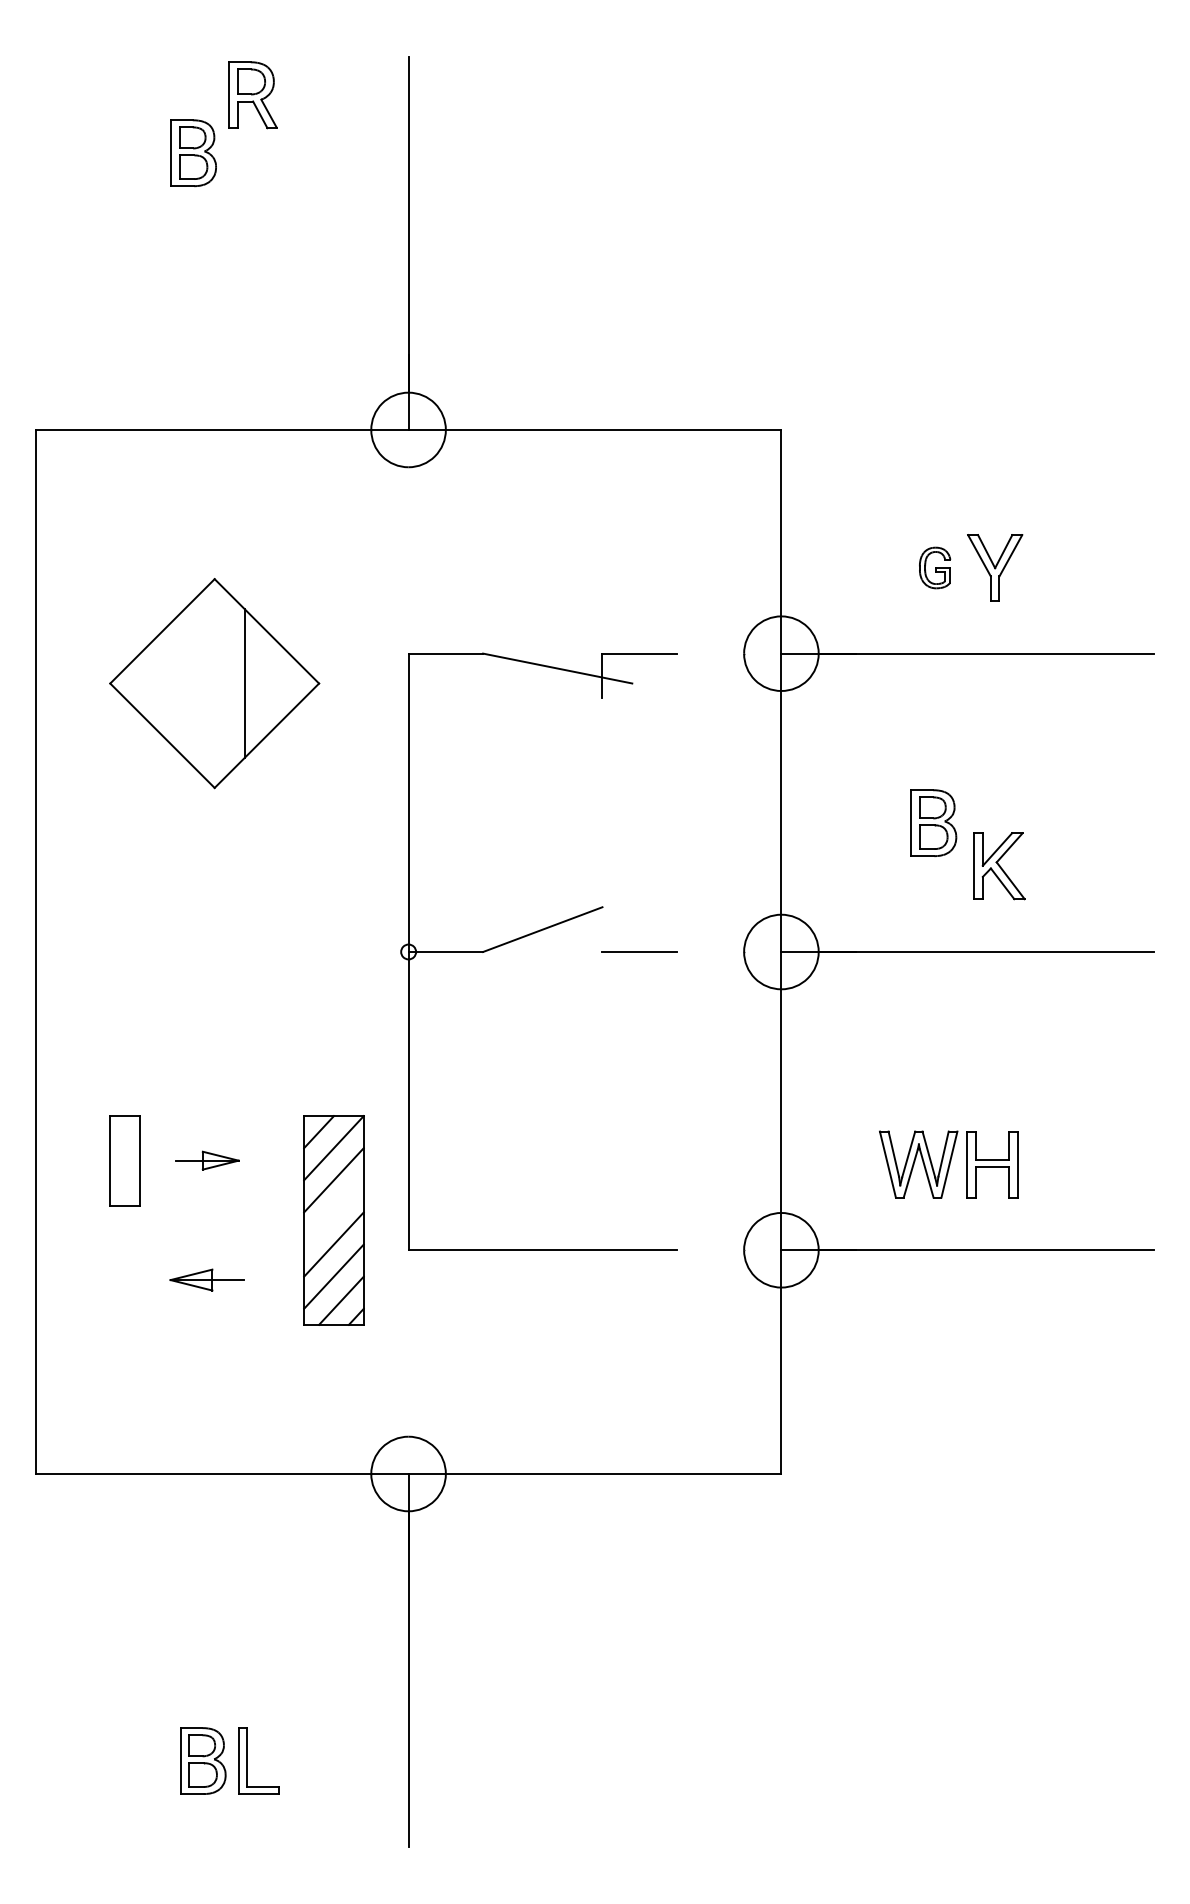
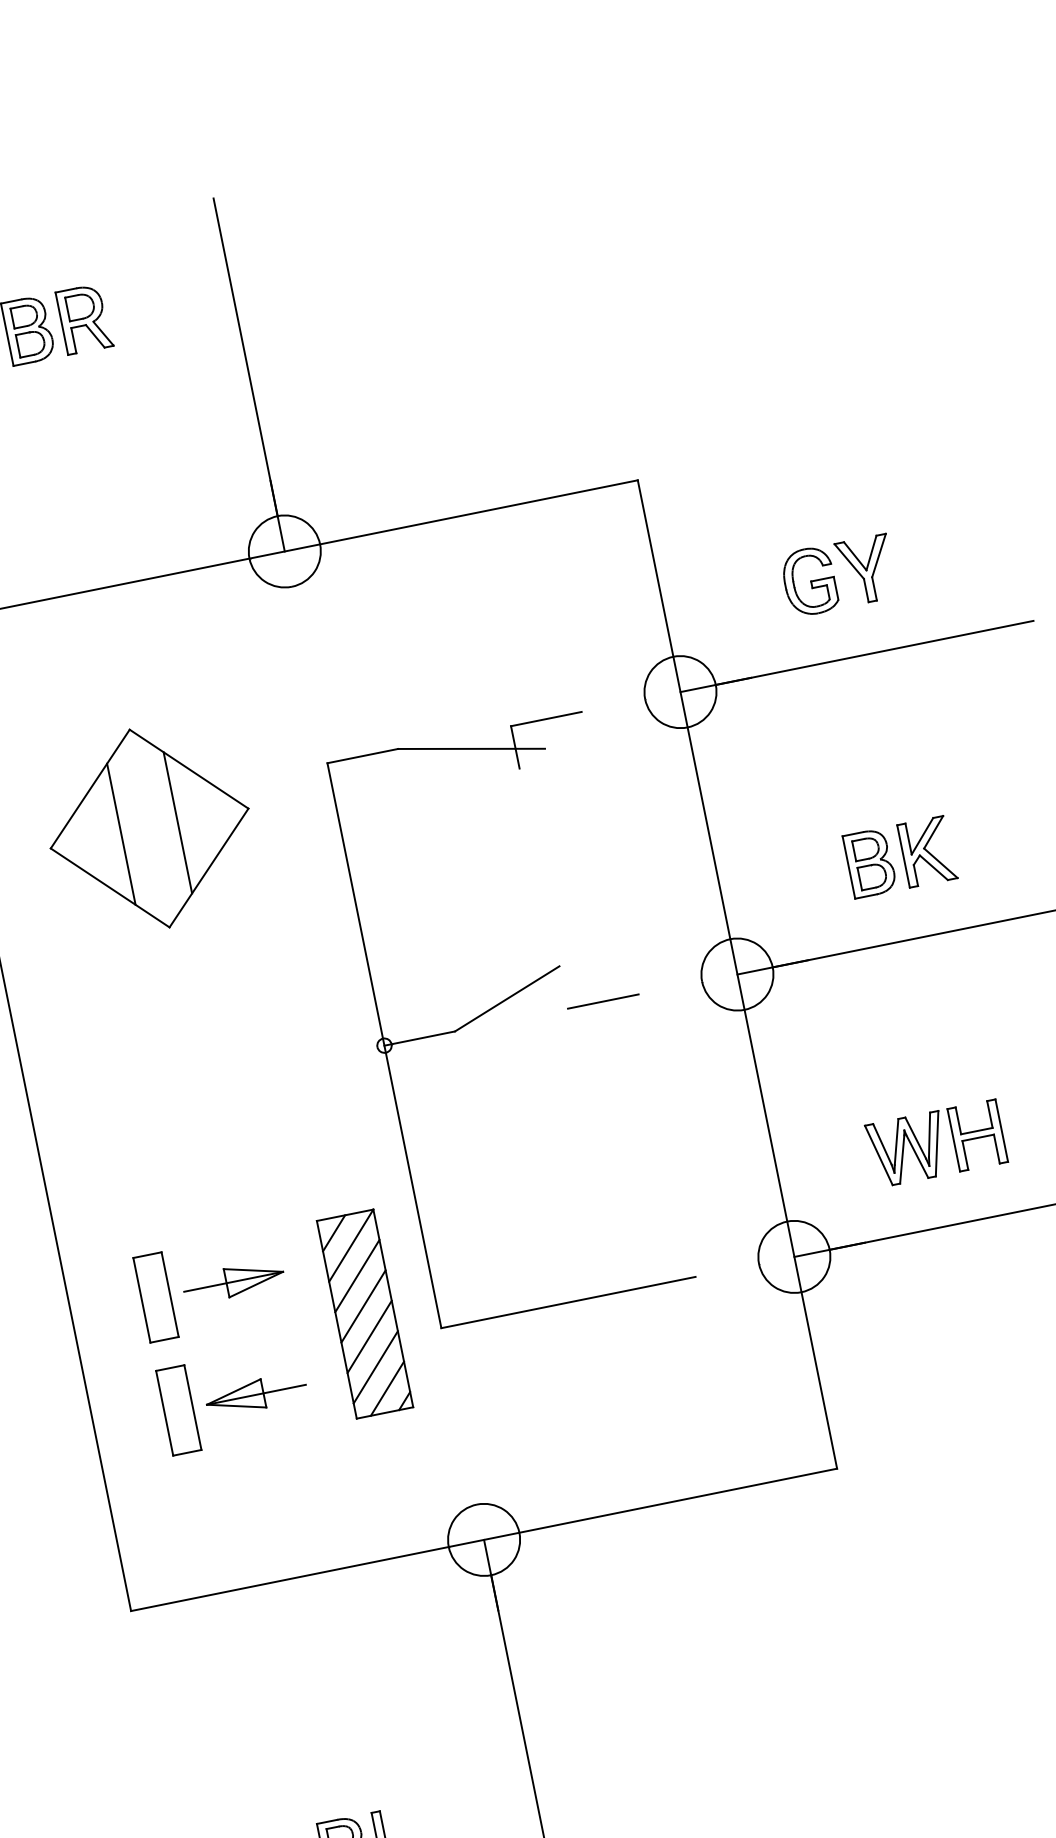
part: (252, 95) -> (84, 319), moved
part: (934, 567) -> (808, 581), size x1.67
line: (184, 683) -> (121, 834), added
part: (933, 822) -> (869, 862), moved
part: (207, 1160) -> (233, 1281), size x1.67
line: (333, 1212) -> (363, 1306), added
part: (124, 1279) -> (178, 1409), added
part: (206, 1279) -> (255, 1394), size x1.43

